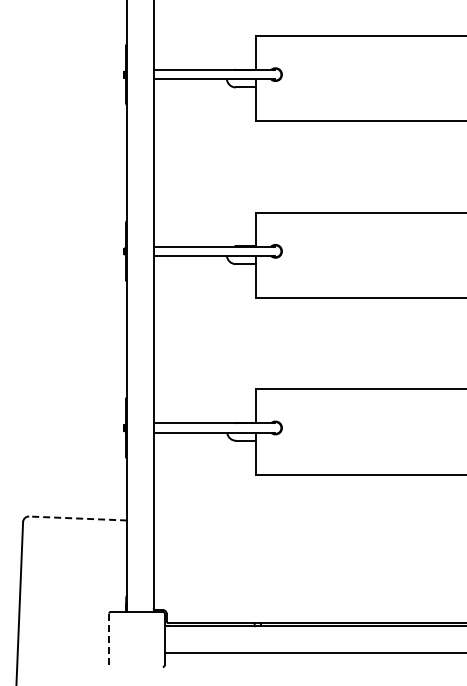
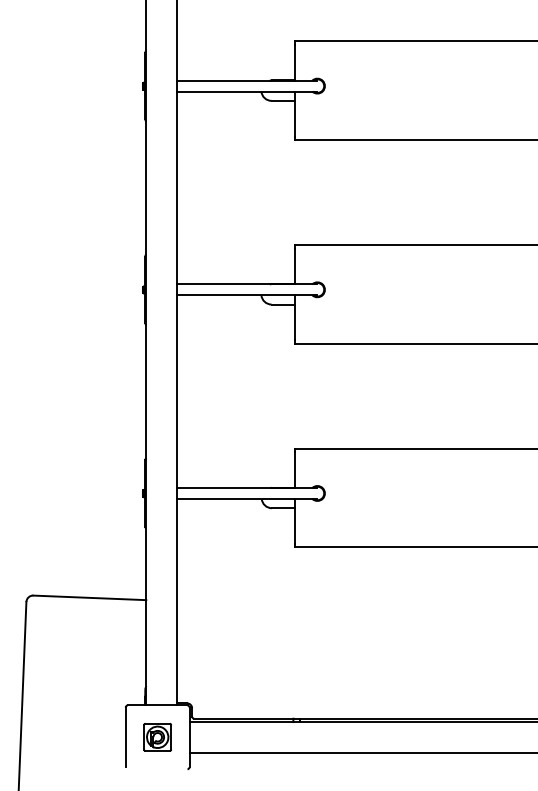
line: (78, 518) -> (90, 597), dashed -> solid
line: (109, 639) -> (126, 737), dashed -> solid
part: (136, 639) -> (157, 737), added

